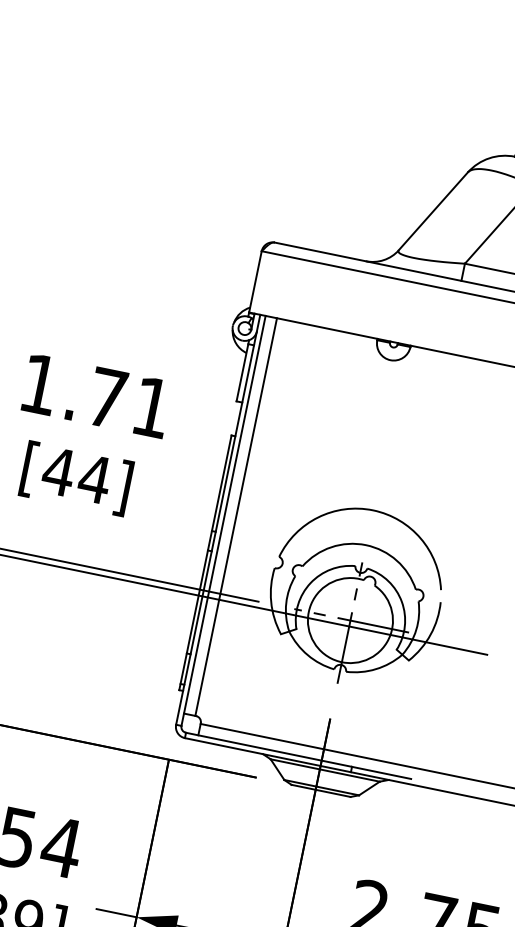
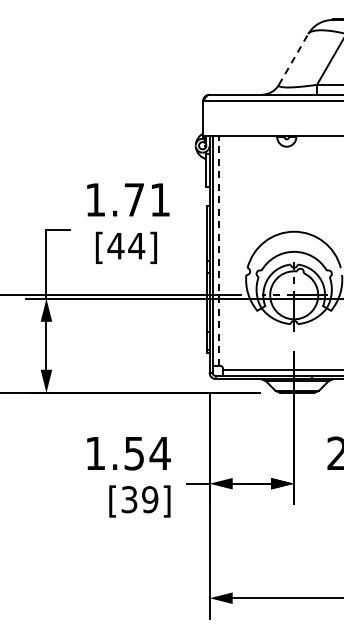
line: (433, 211) -> (293, 59), solid -> dashed
line: (236, 518) -> (219, 251), solid -> dashed

